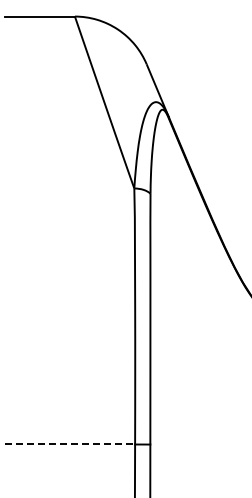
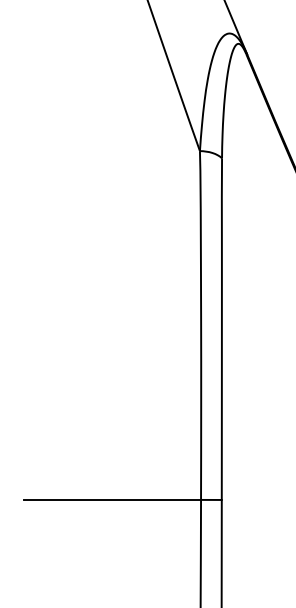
line: (70, 444) -> (112, 499), dashed -> solid

